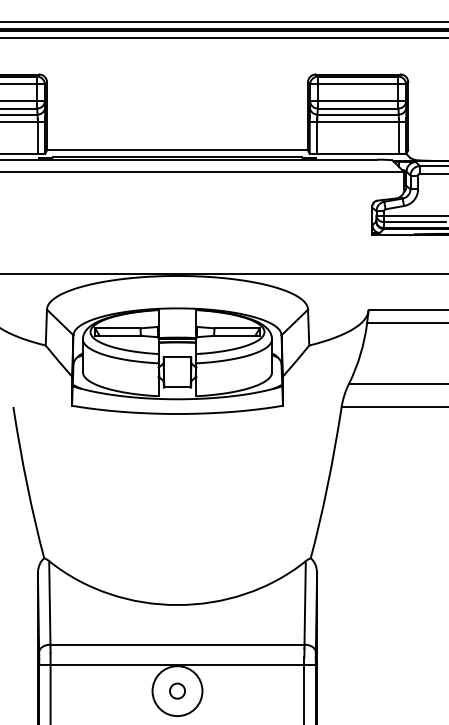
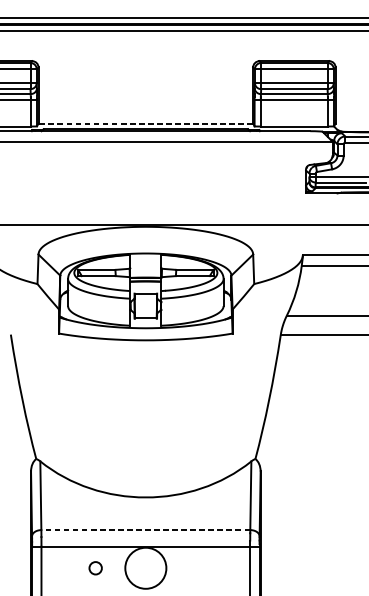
line: (177, 150) -> (145, 123), solid -> dashed
line: (176, 644) -> (145, 529), solid -> dashed
circle: (177, 690) -> (95, 567), moved

